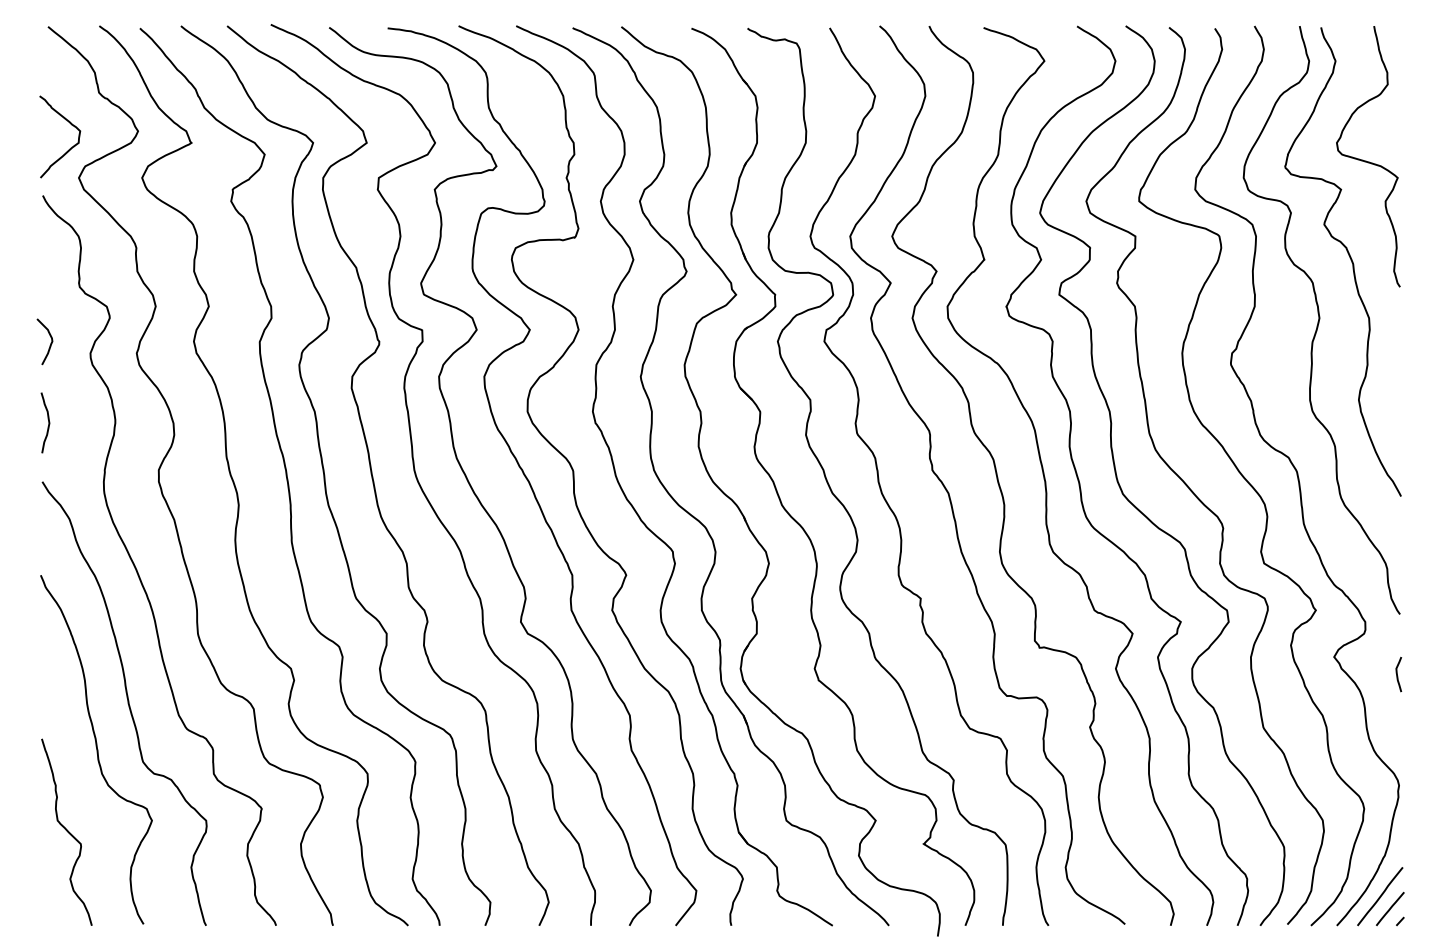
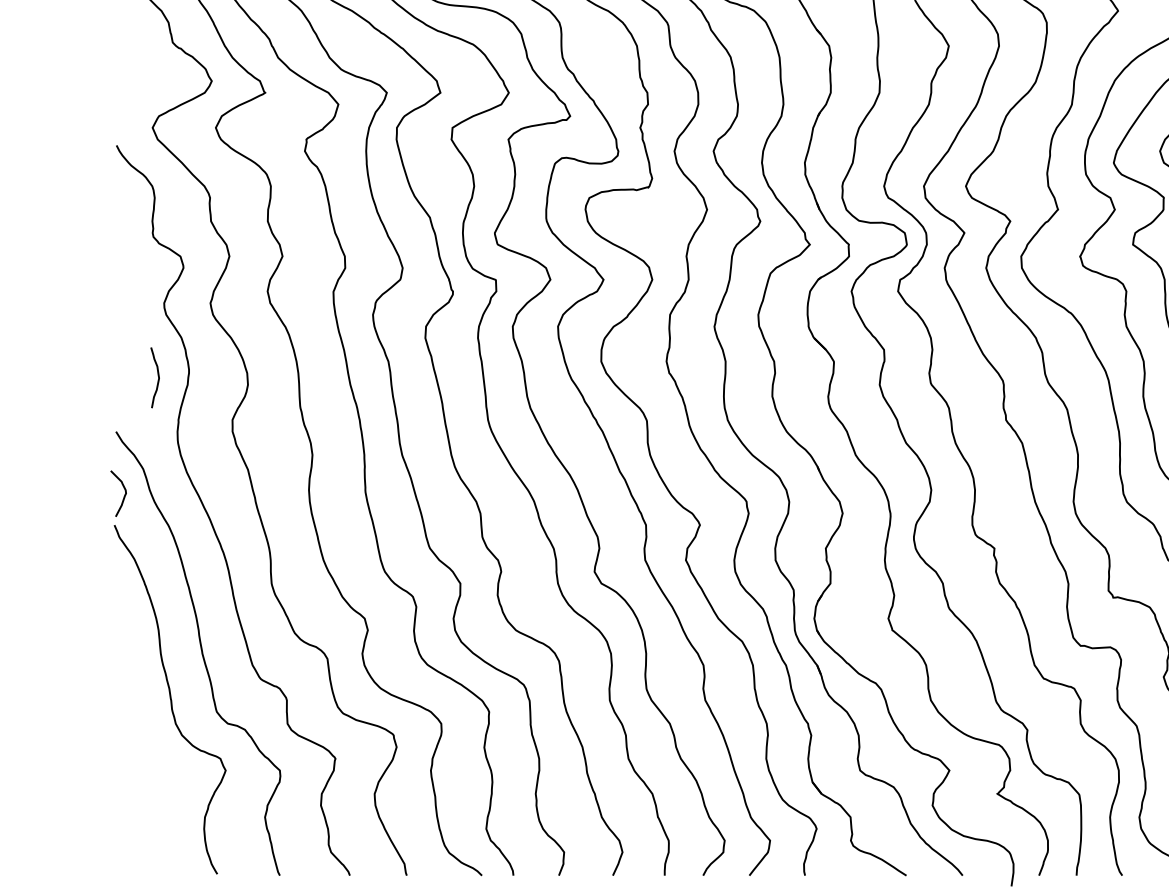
curve: (70, 147) -> (144, 97), removed
curve: (50, 343) -> (124, 495), moved
curve: (48, 422) -> (158, 377), moved
curve: (66, 831) -> (140, 781), removed

